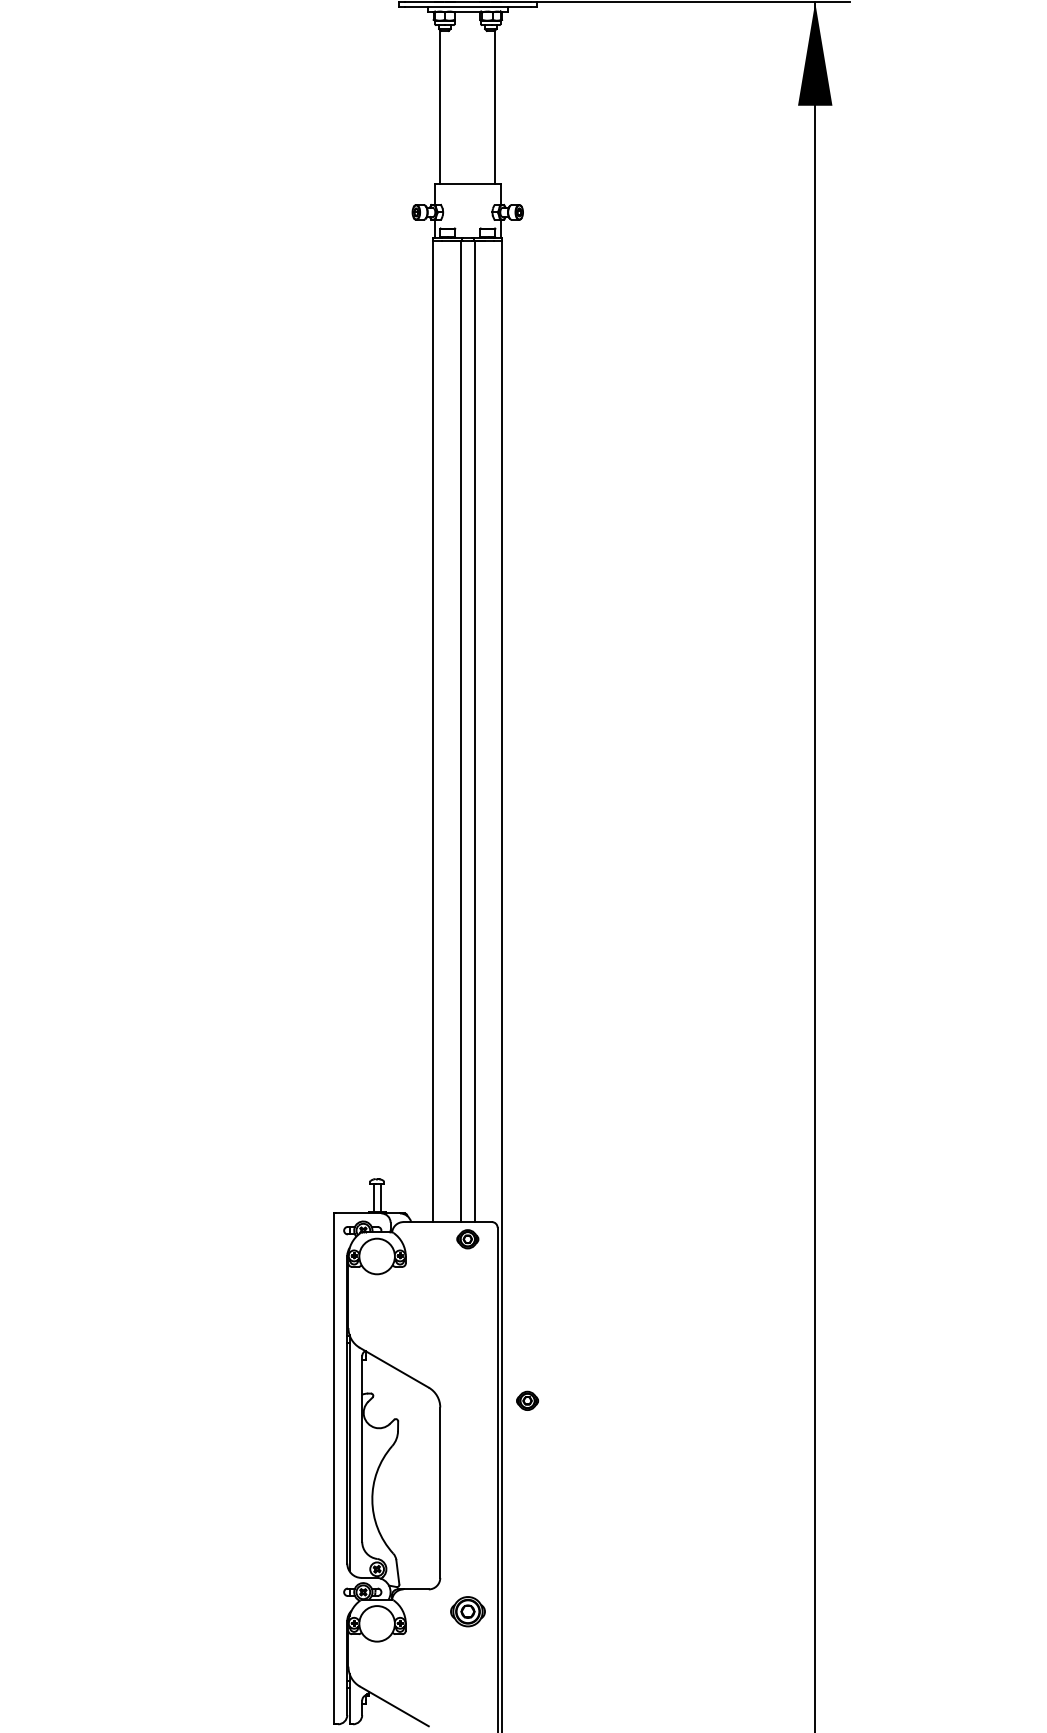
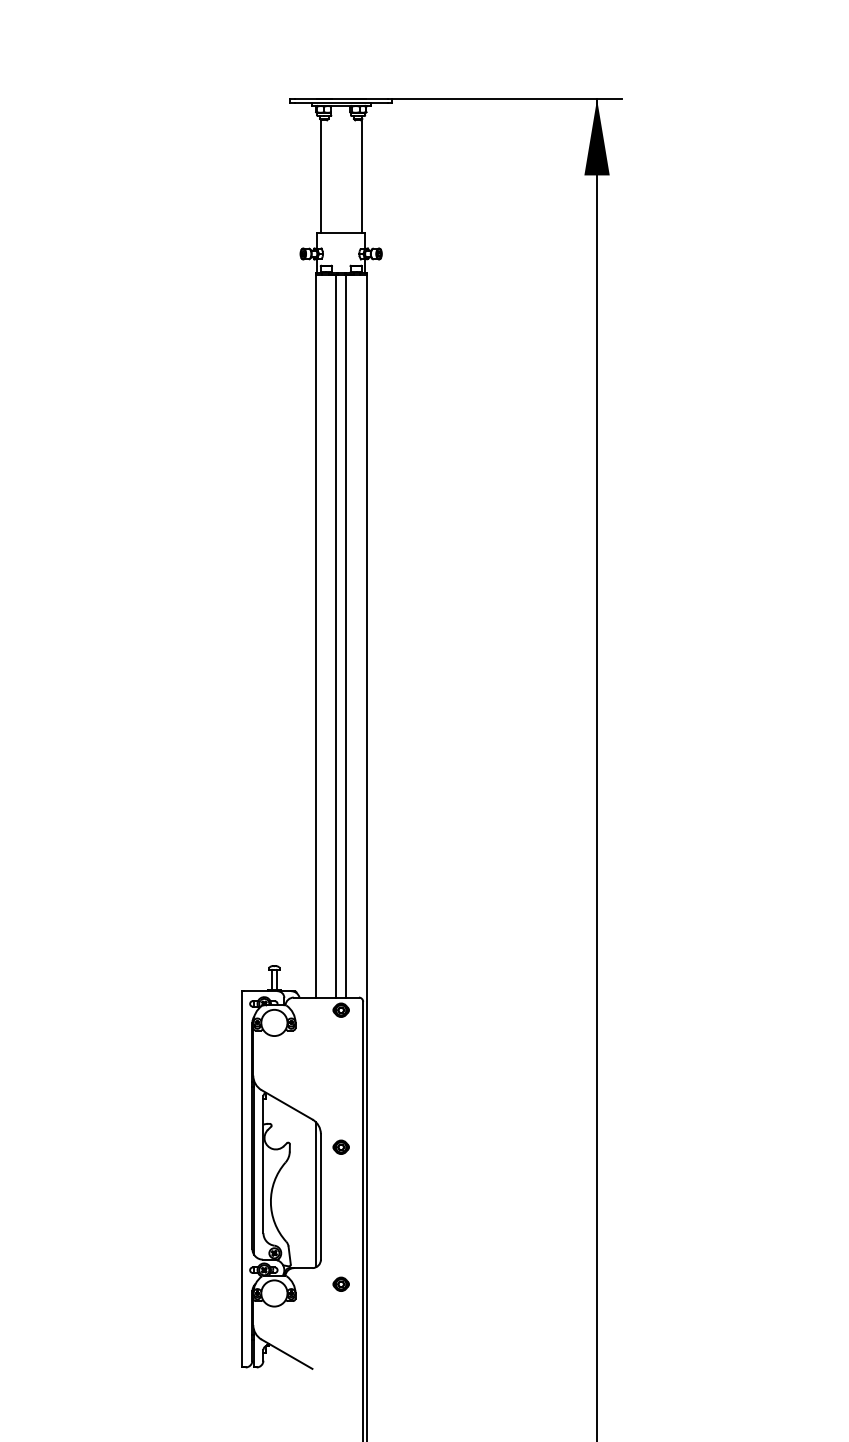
part: (526, 1399) -> (340, 1146), moved
line: (432, 1489) -> (315, 1194), added
part: (466, 1610) -> (340, 1283), size x0.62

